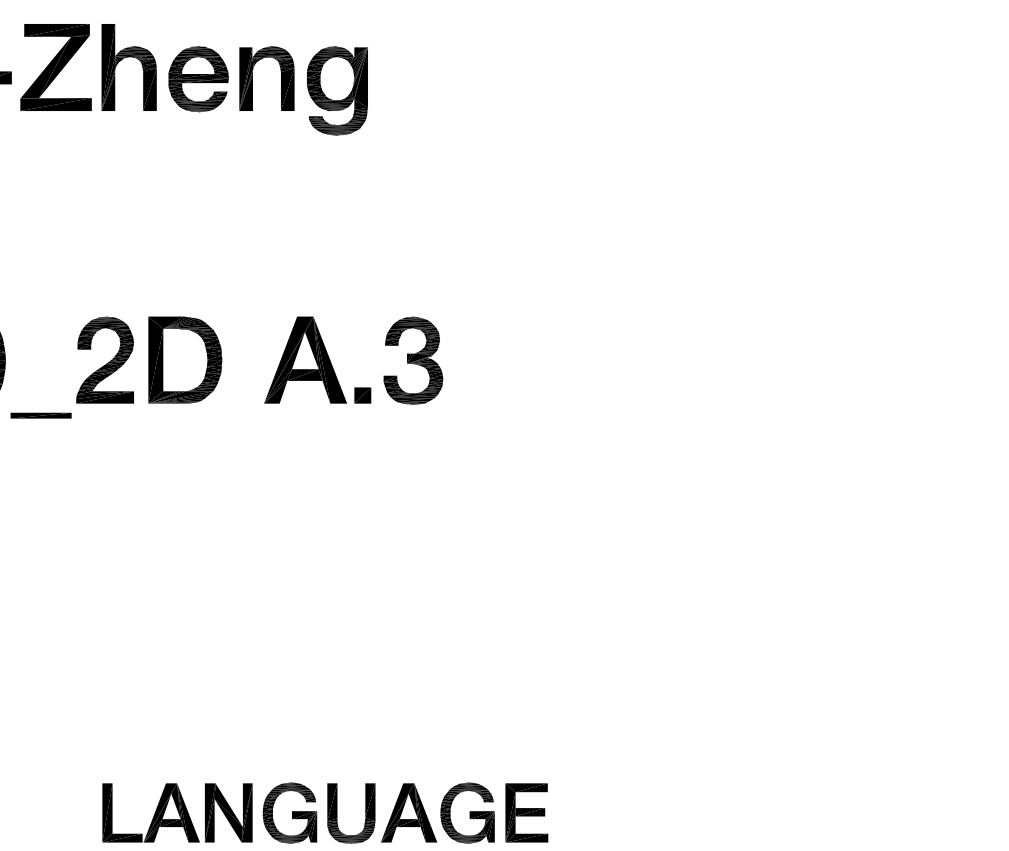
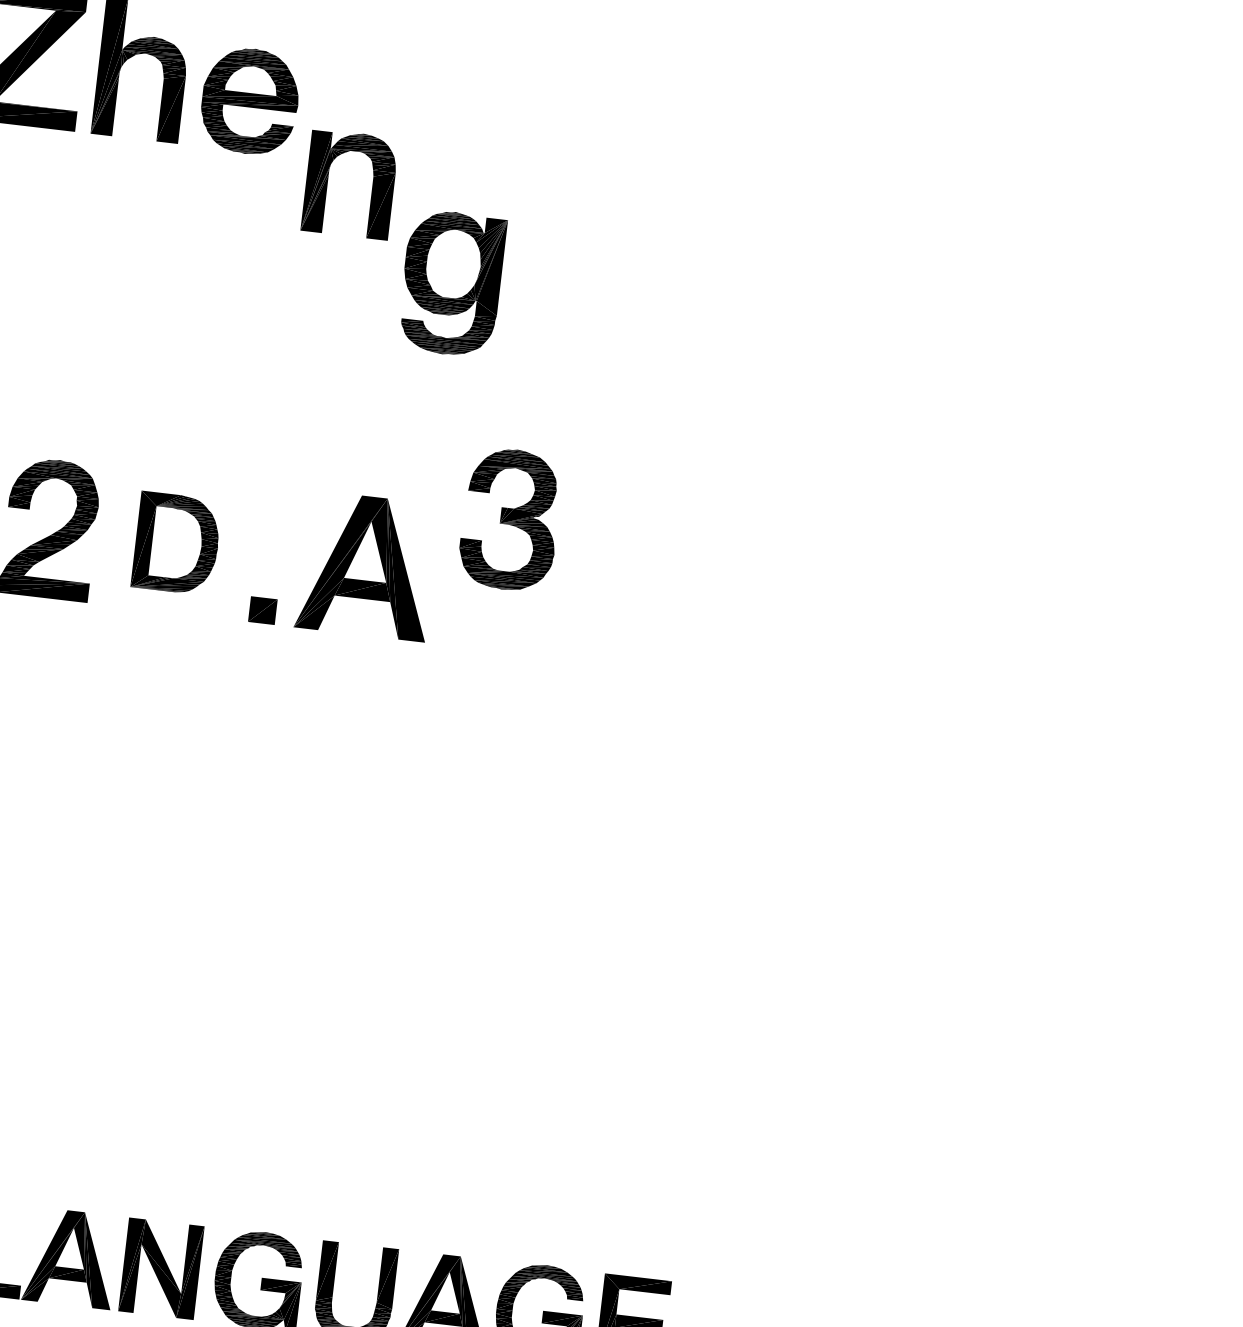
part: (252, 78) -> (327, 181), moved
part: (337, 90) -> (451, 282), moved
part: (185, 359) -> (177, 542), size x0.7
part: (413, 360) -> (510, 519), moved
part: (362, 395) -> (262, 610), moved

